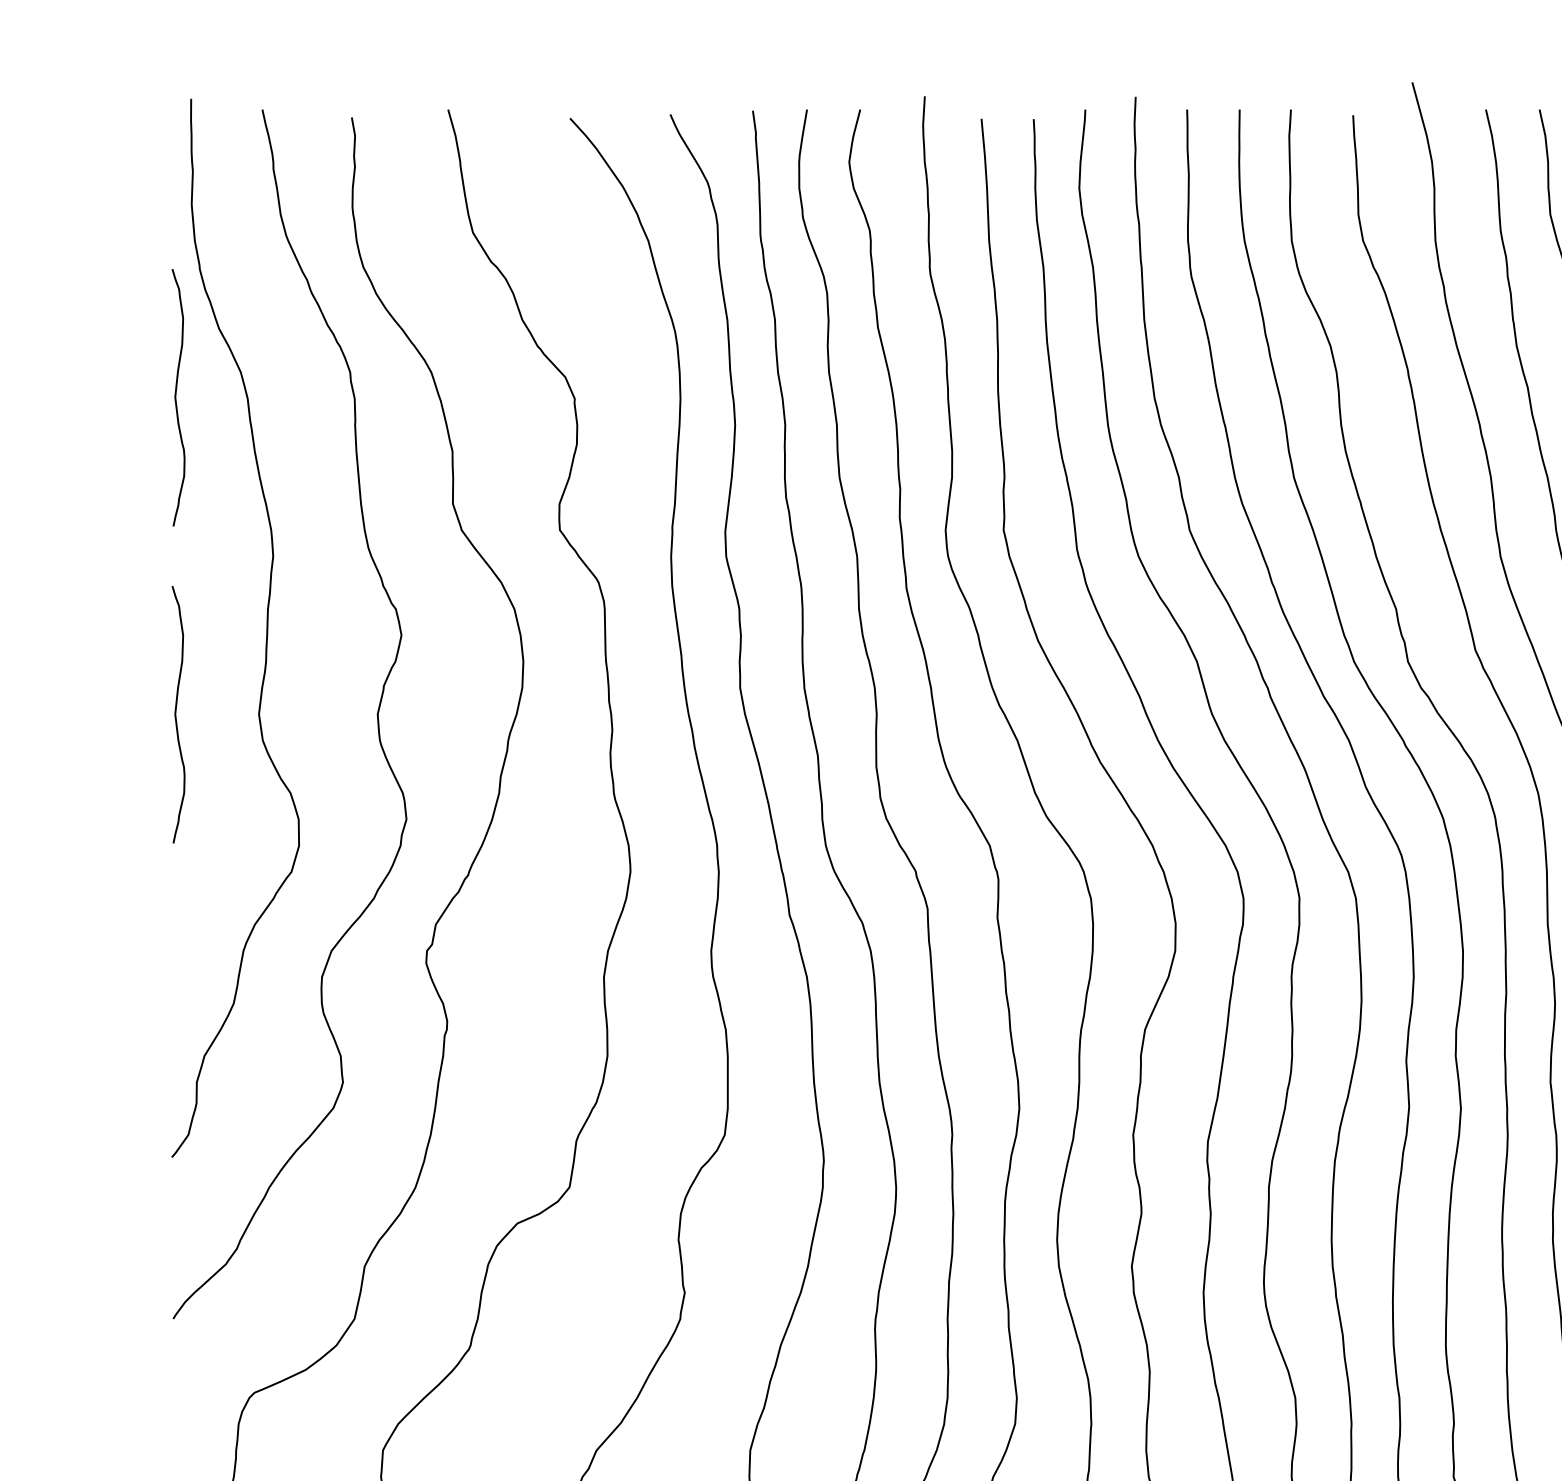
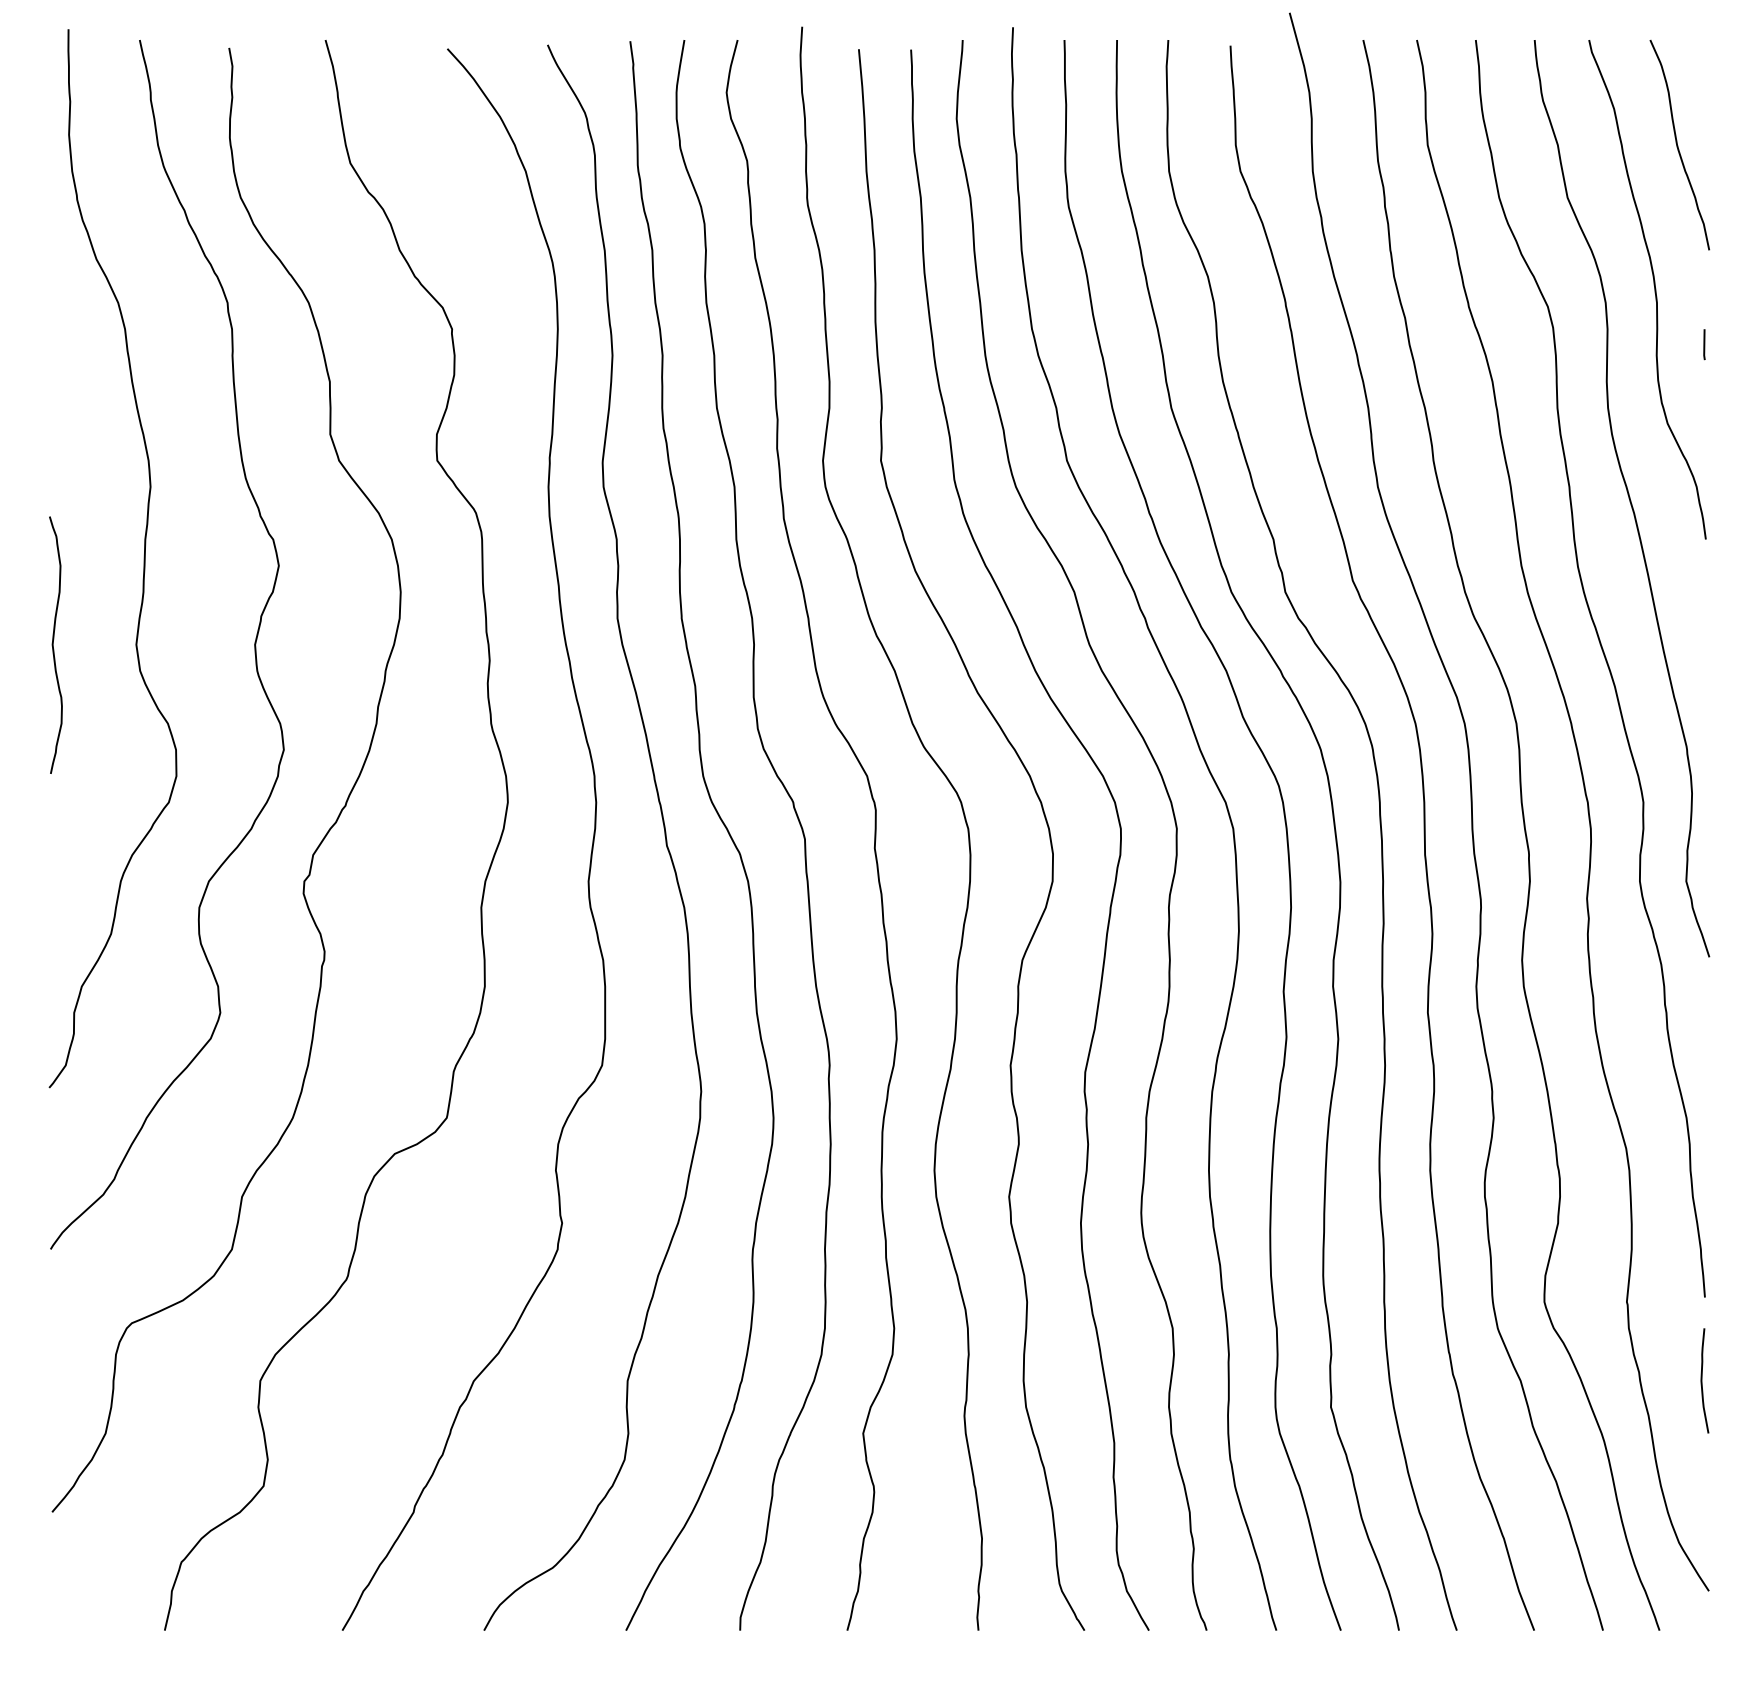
curve: (176, 397) -> (53, 327), removed

